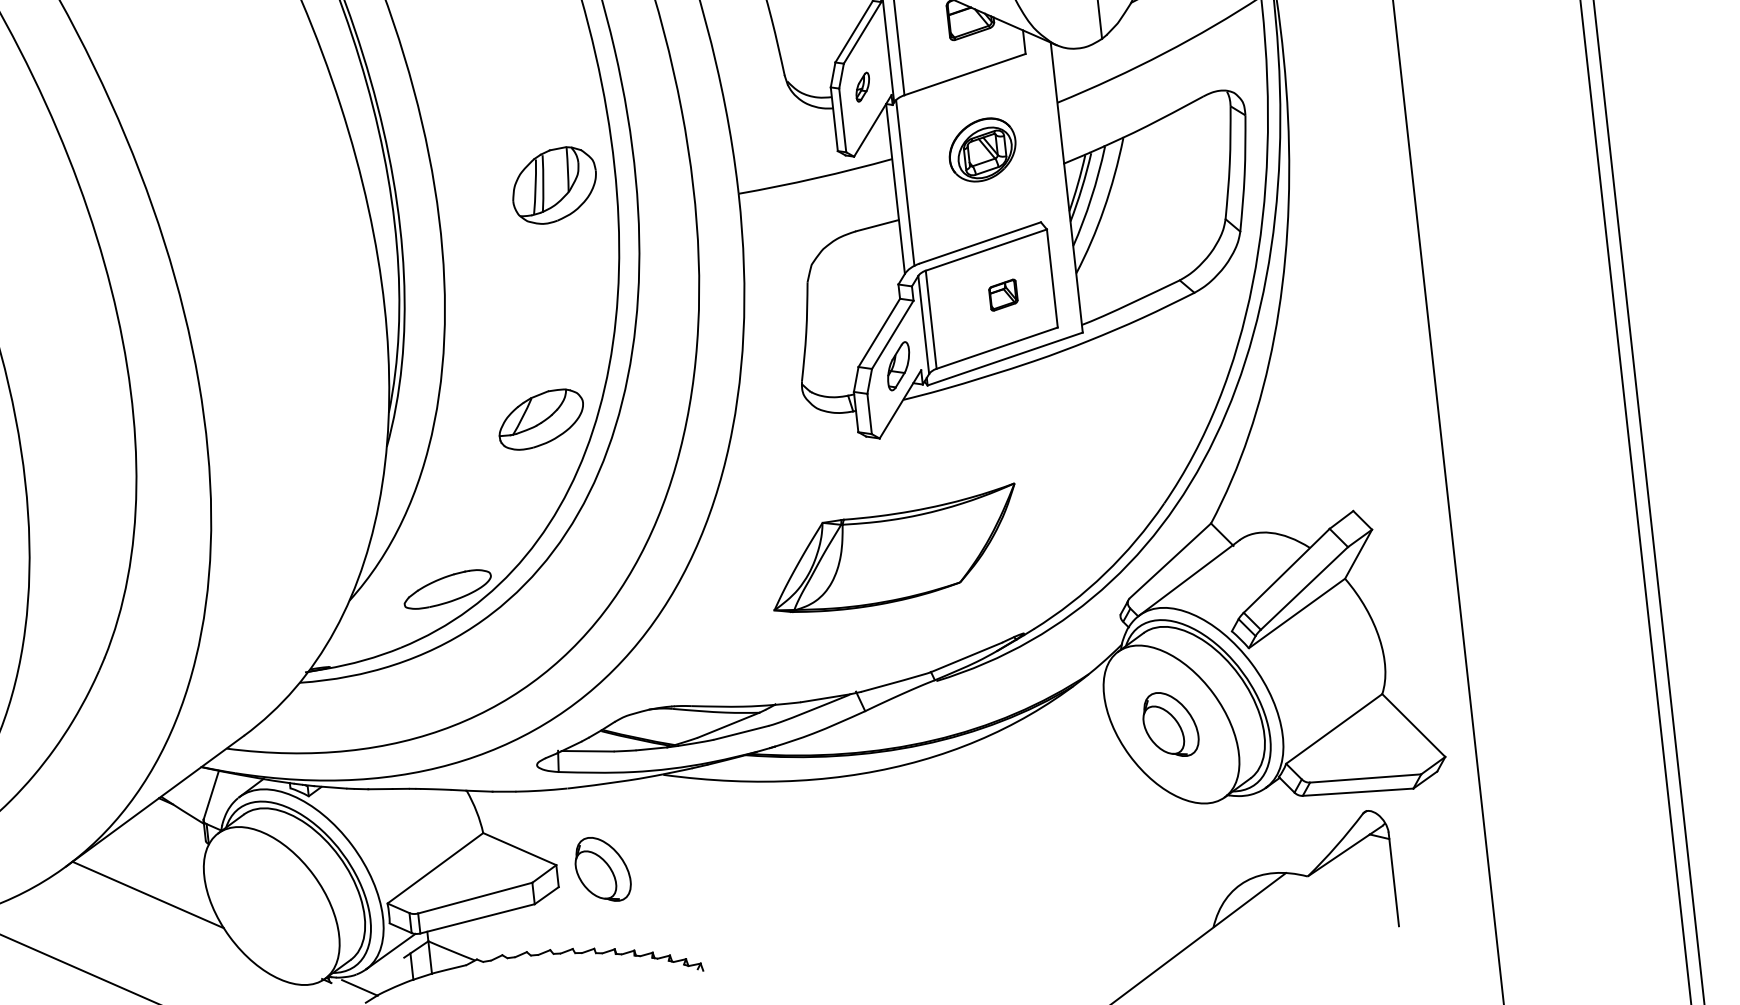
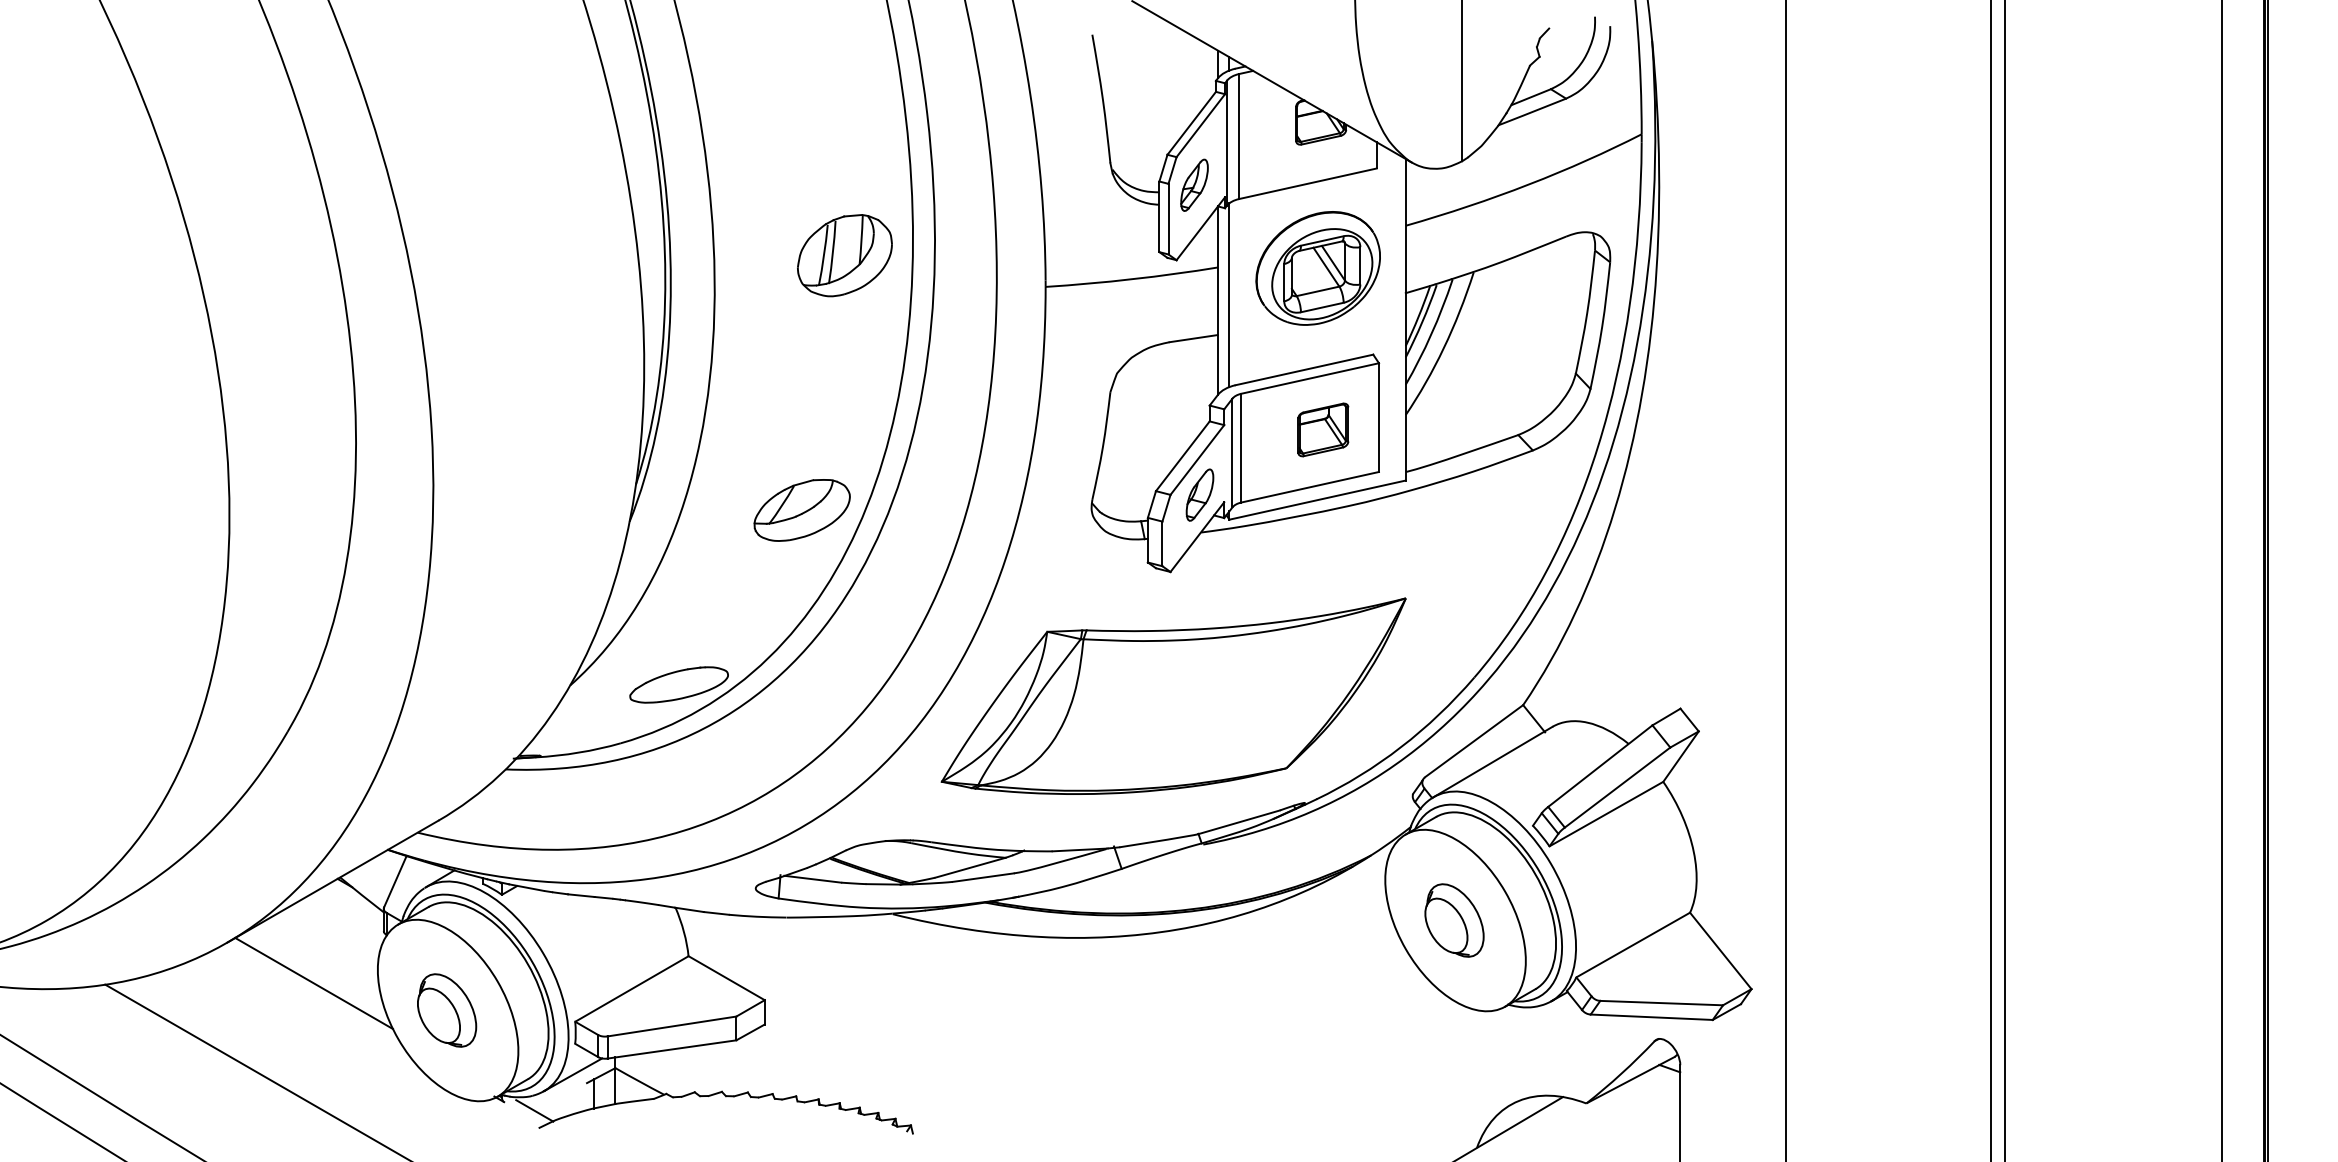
part: (862, 86) -> (1194, 184), size x1.67
part: (982, 150) -> (1317, 268), size x1.67
part: (1003, 294) -> (1323, 429), size x1.67
part: (894, 549) -> (1173, 695), size x1.67
part: (603, 869) -> (447, 1010), moved

